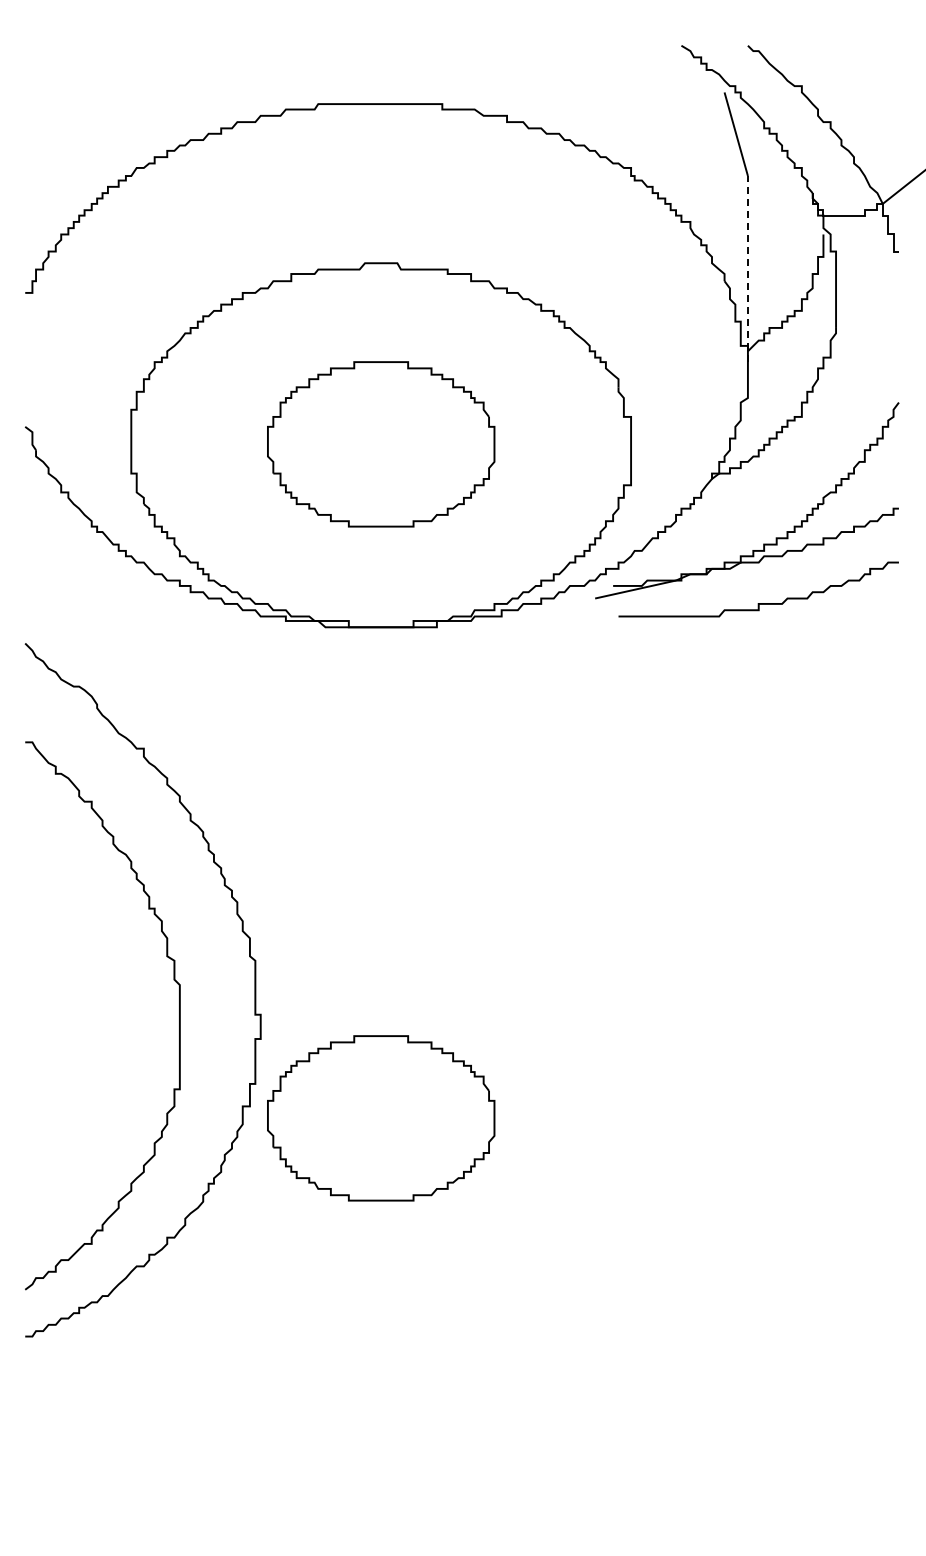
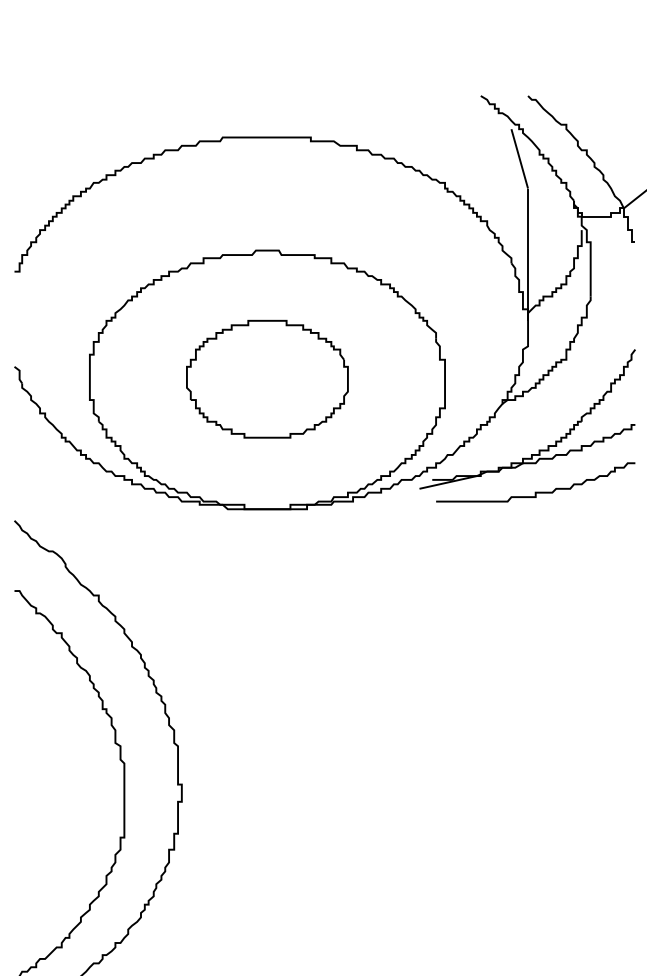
line: (747, 268) -> (527, 254), dashed -> solid
part: (381, 1118) -> (267, 858), removed

